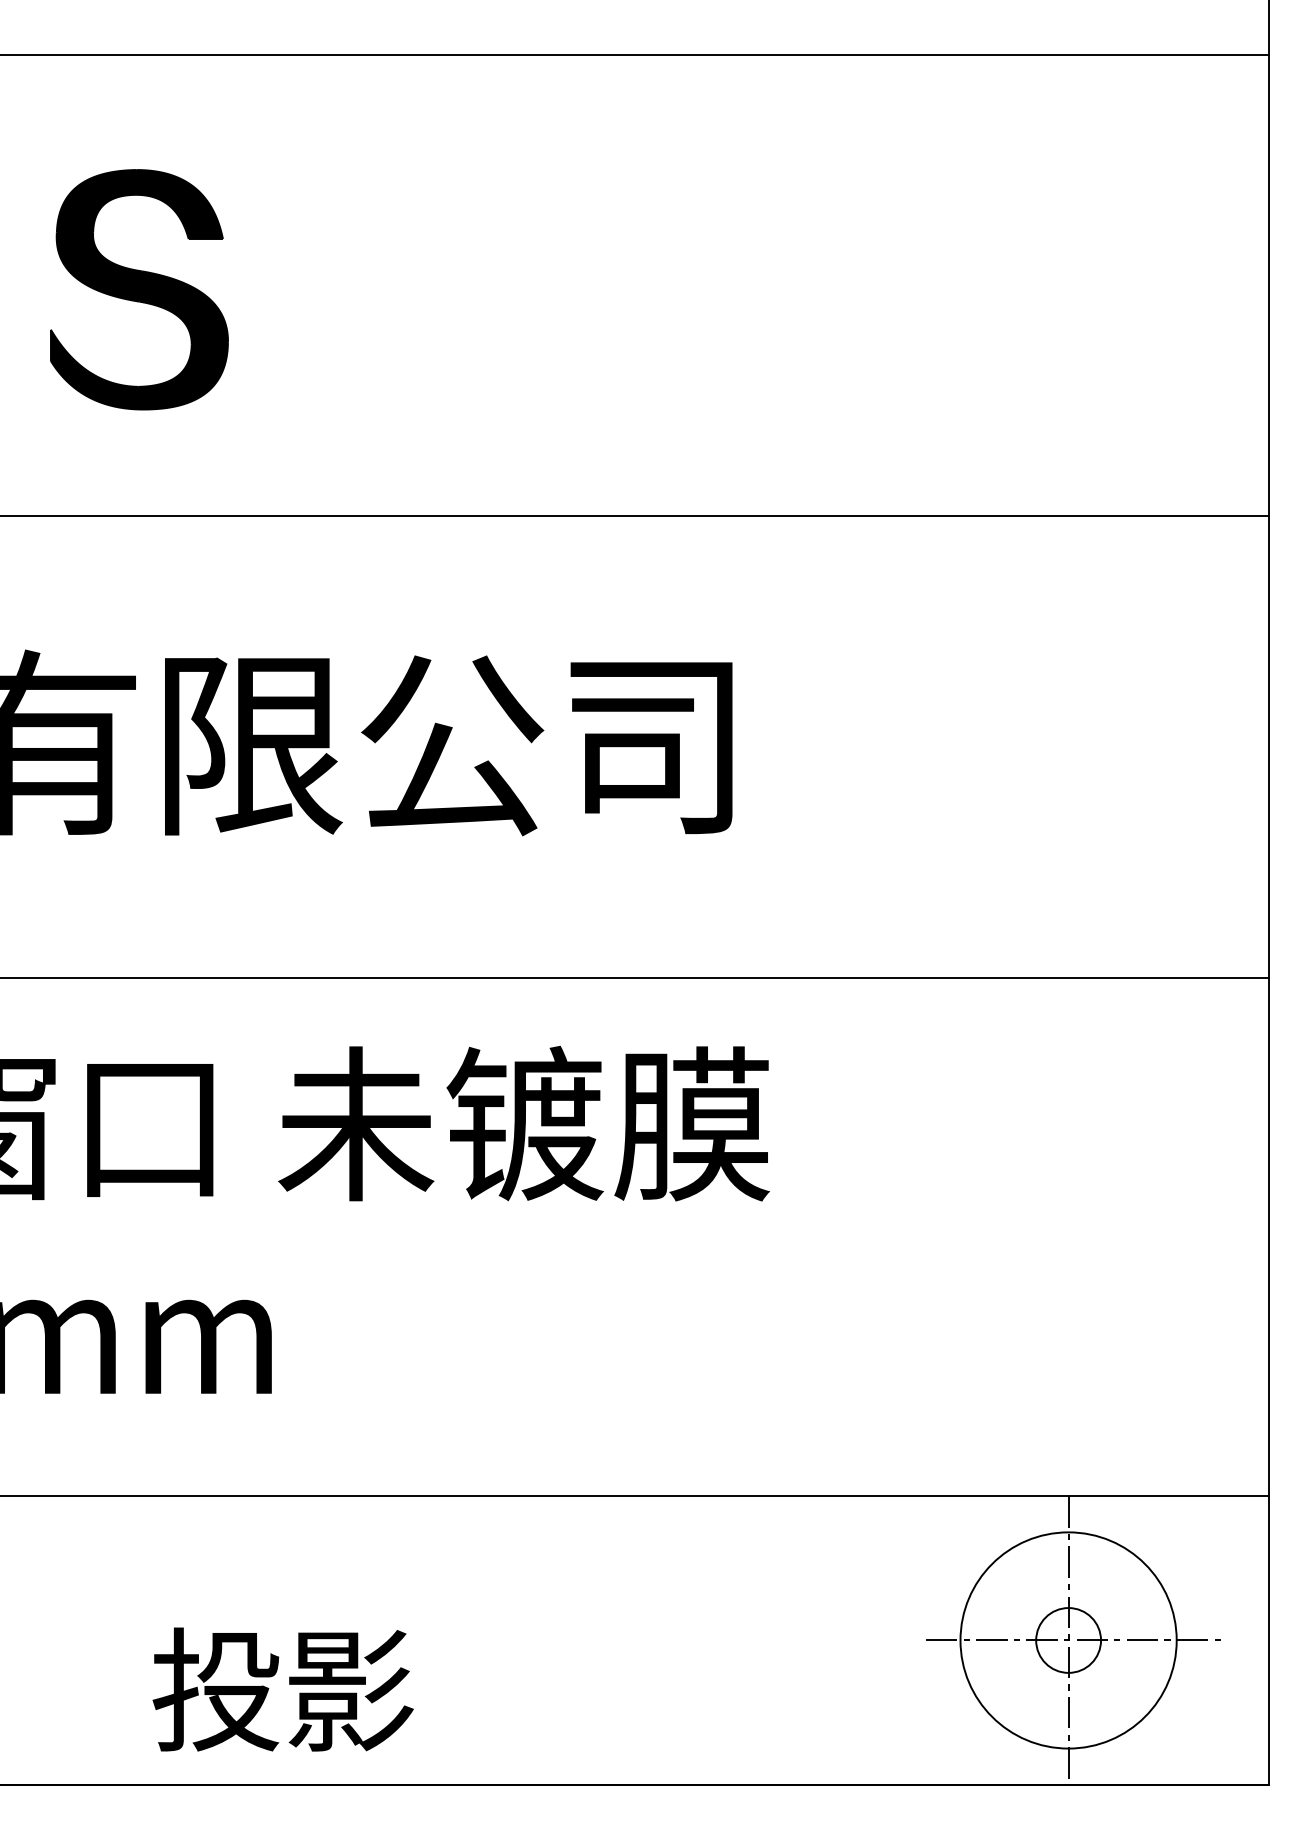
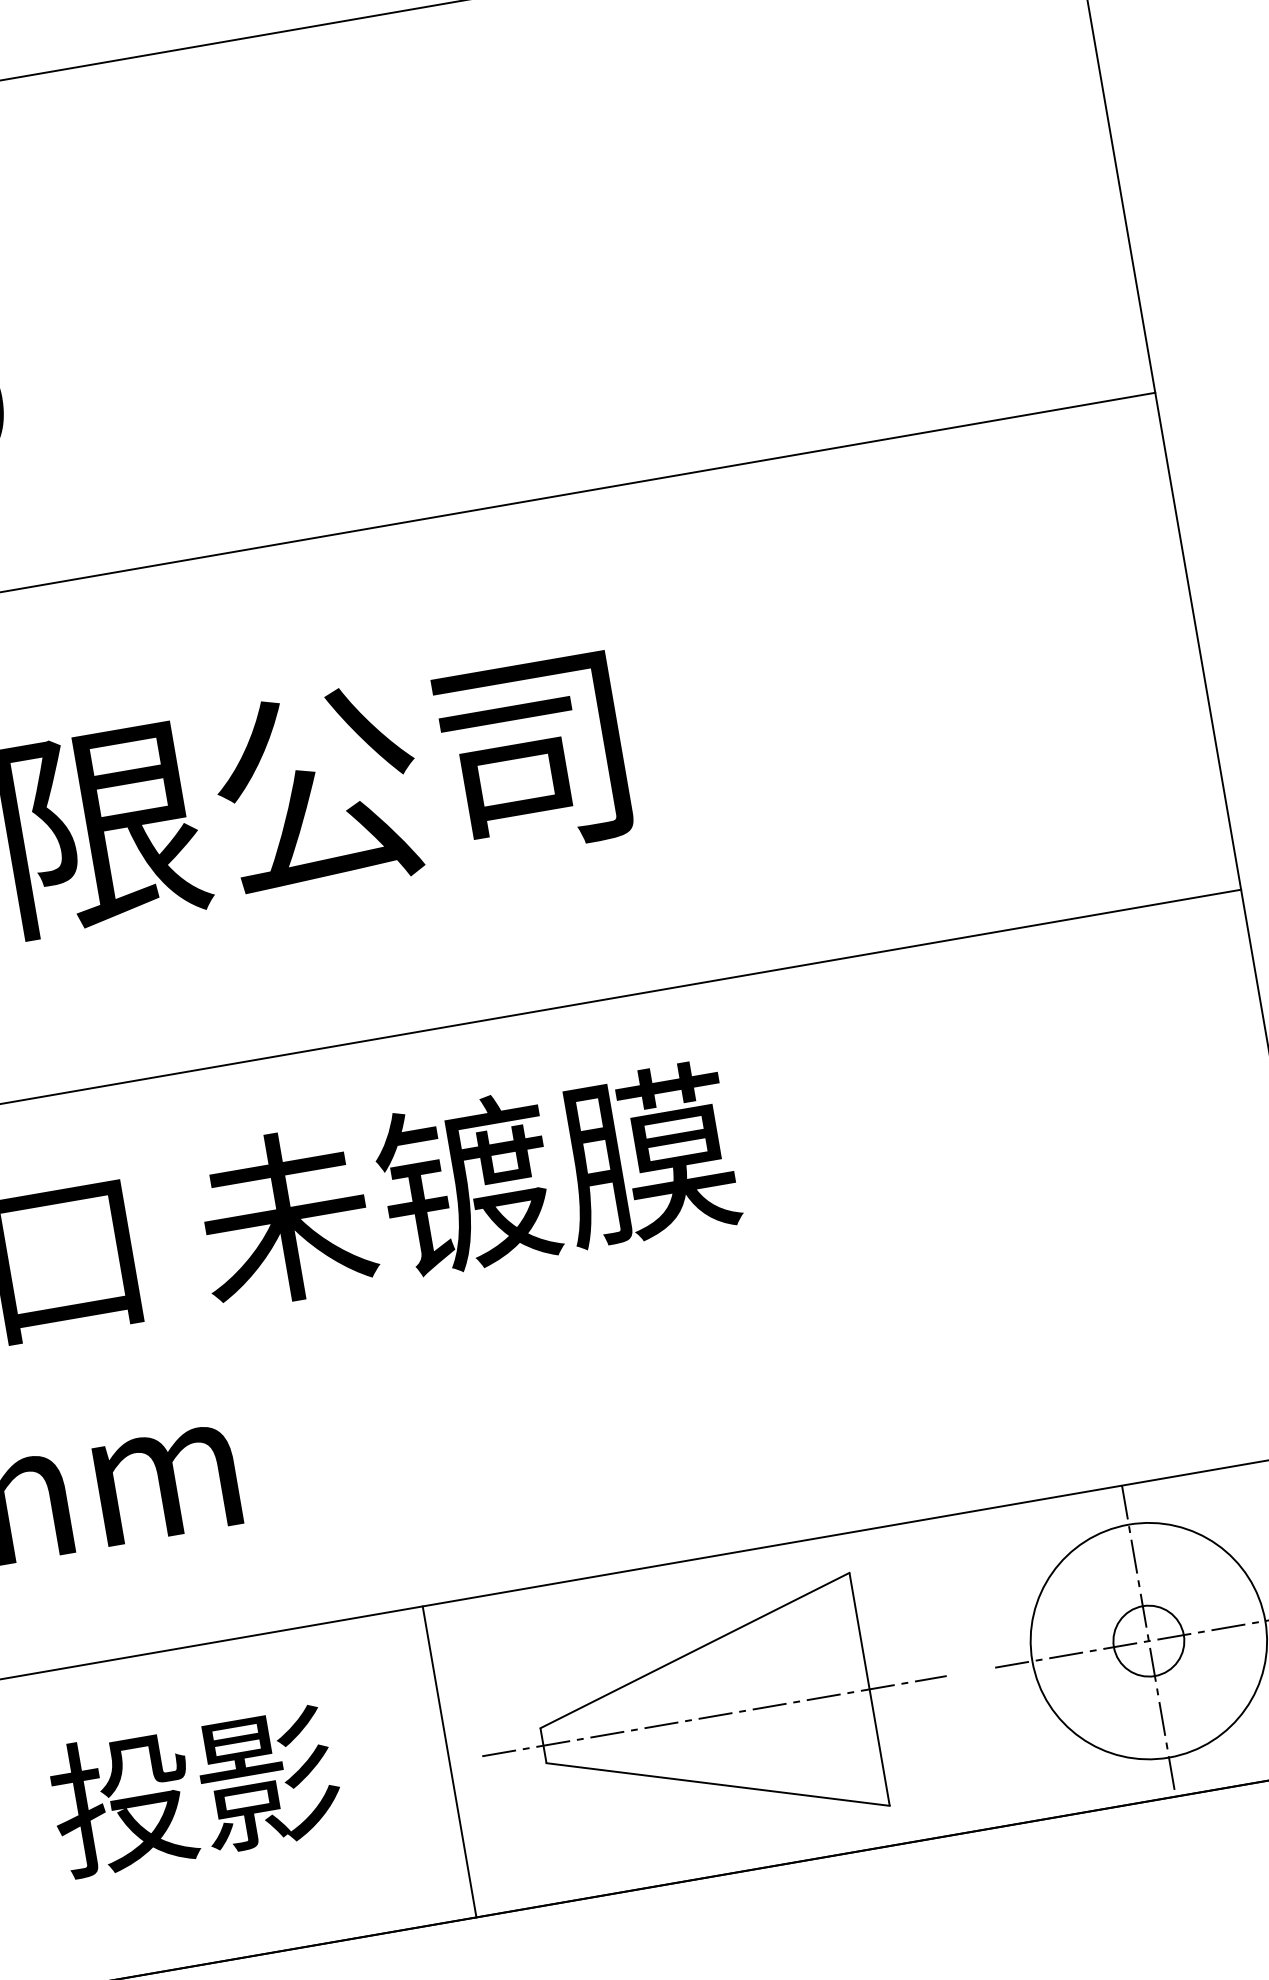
line: (419, 1640) -> (449, 1761), added
part: (665, 1640) -> (714, 1716), added
text: (282, 1689) -> (194, 1790), moved

